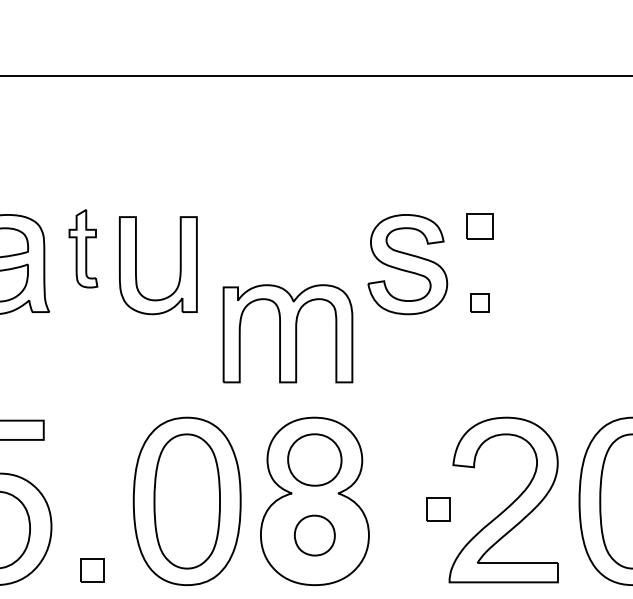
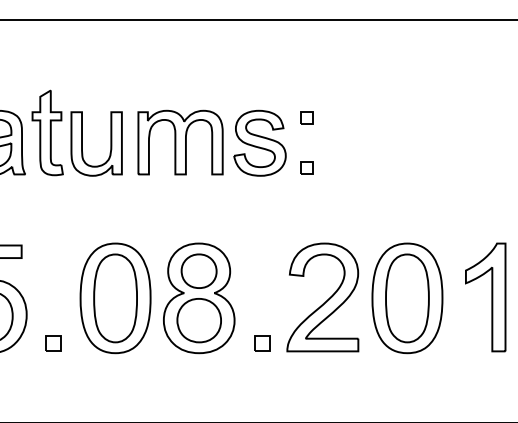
part: (478, 225) -> (306, 117), size x0.71
part: (83, 248) -> (47, 132), size x1.67
part: (287, 333) -> (180, 142), moved
part: (439, 509) -> (262, 343), moved
part: (313, 535) -> (198, 320), size x1.67

